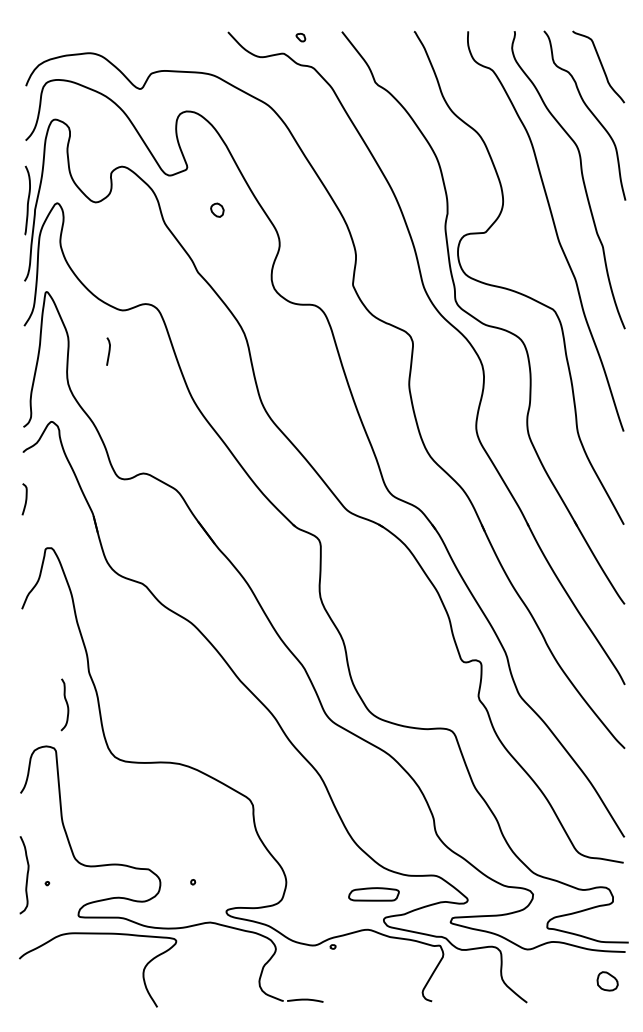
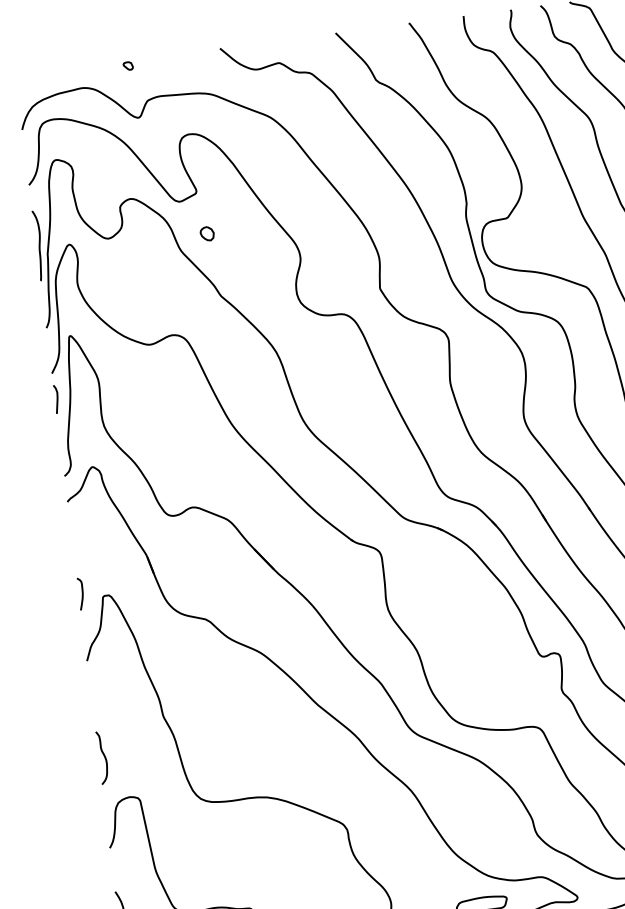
part: (300, 37) -> (127, 66), moved
part: (217, 209) -> (207, 233), moved
curve: (108, 351) -> (56, 399), moved
curve: (25, 499) -> (81, 594), moved
curve: (66, 704) -> (104, 757), moved

